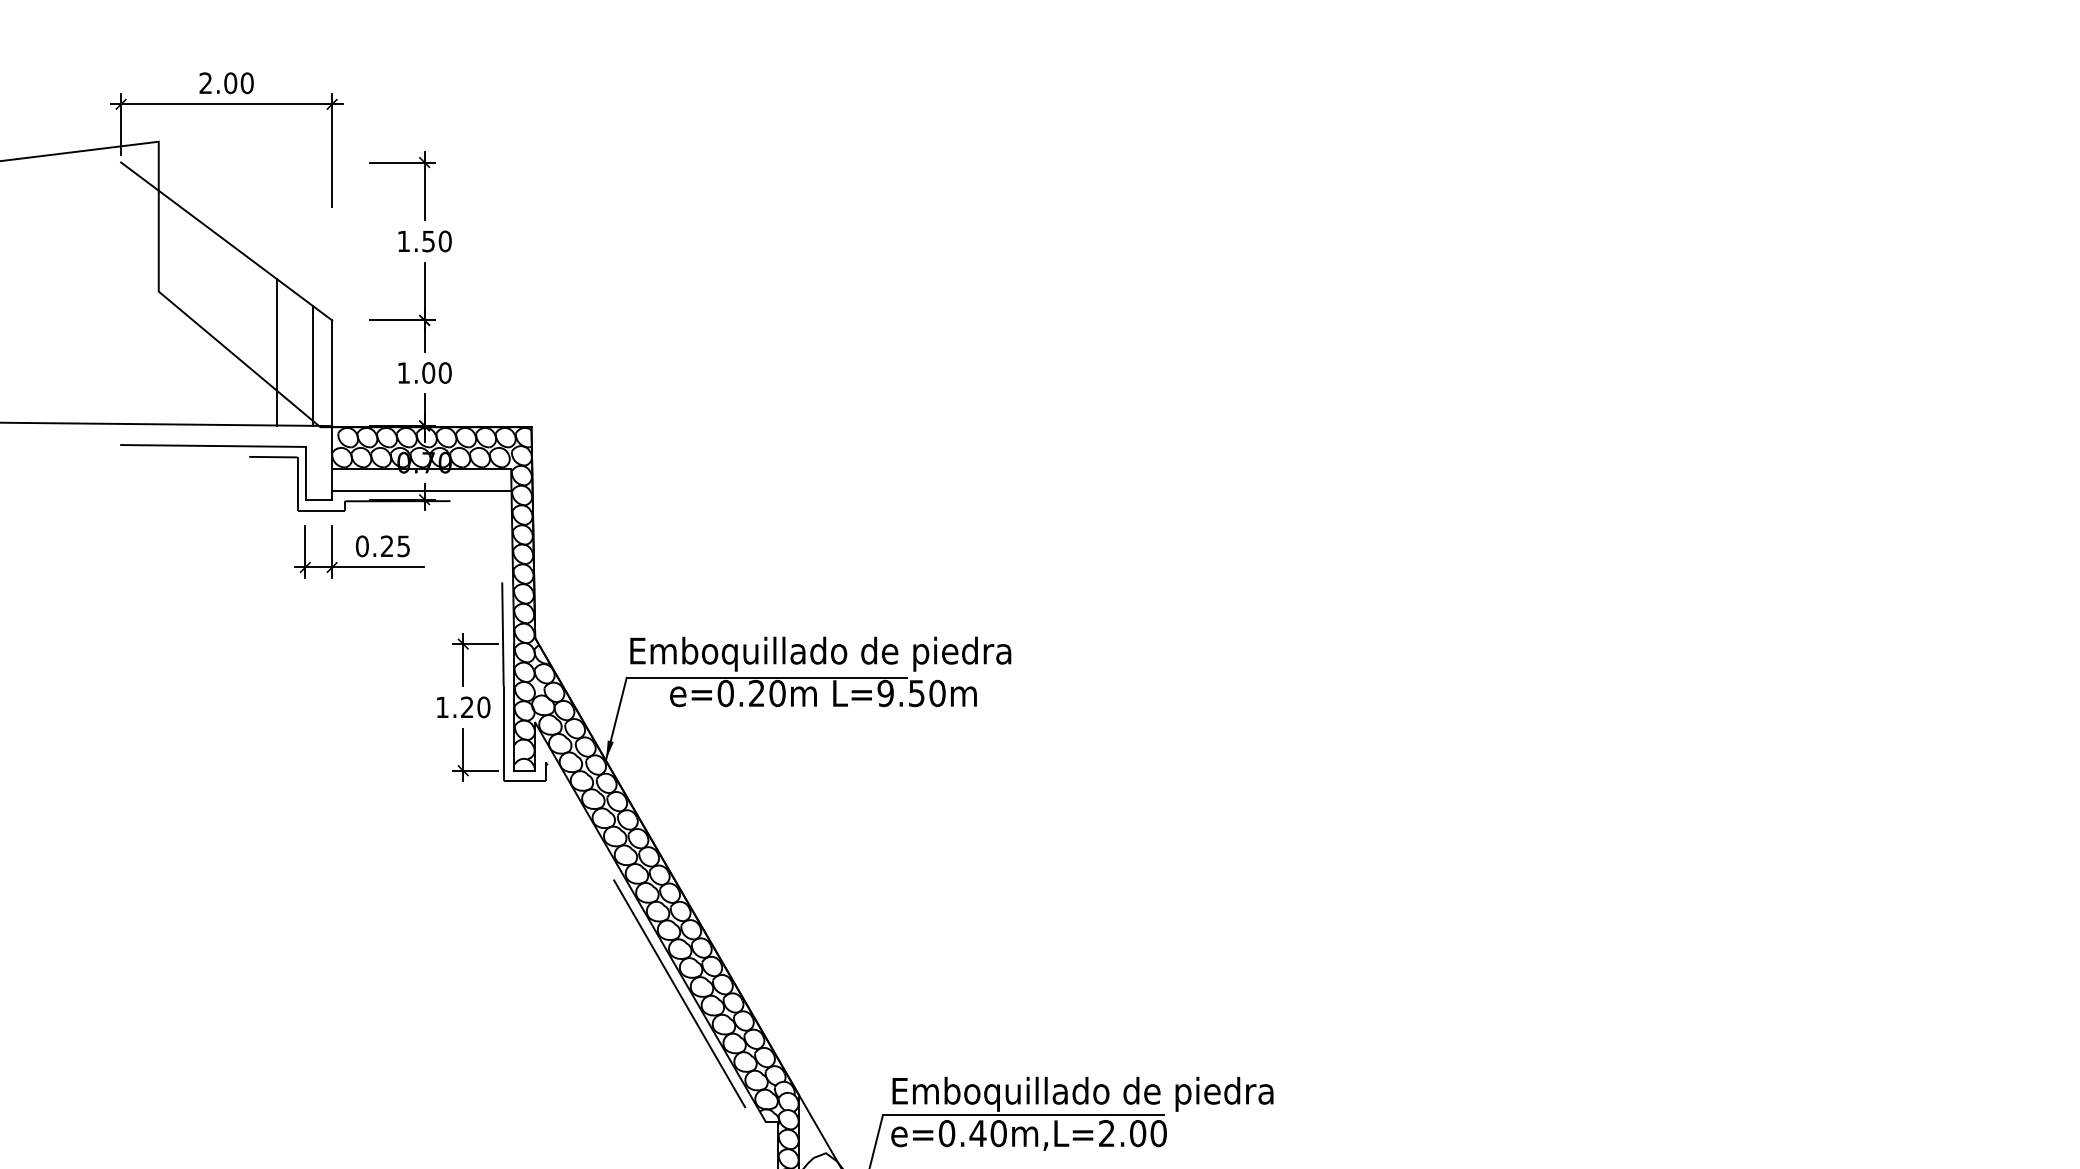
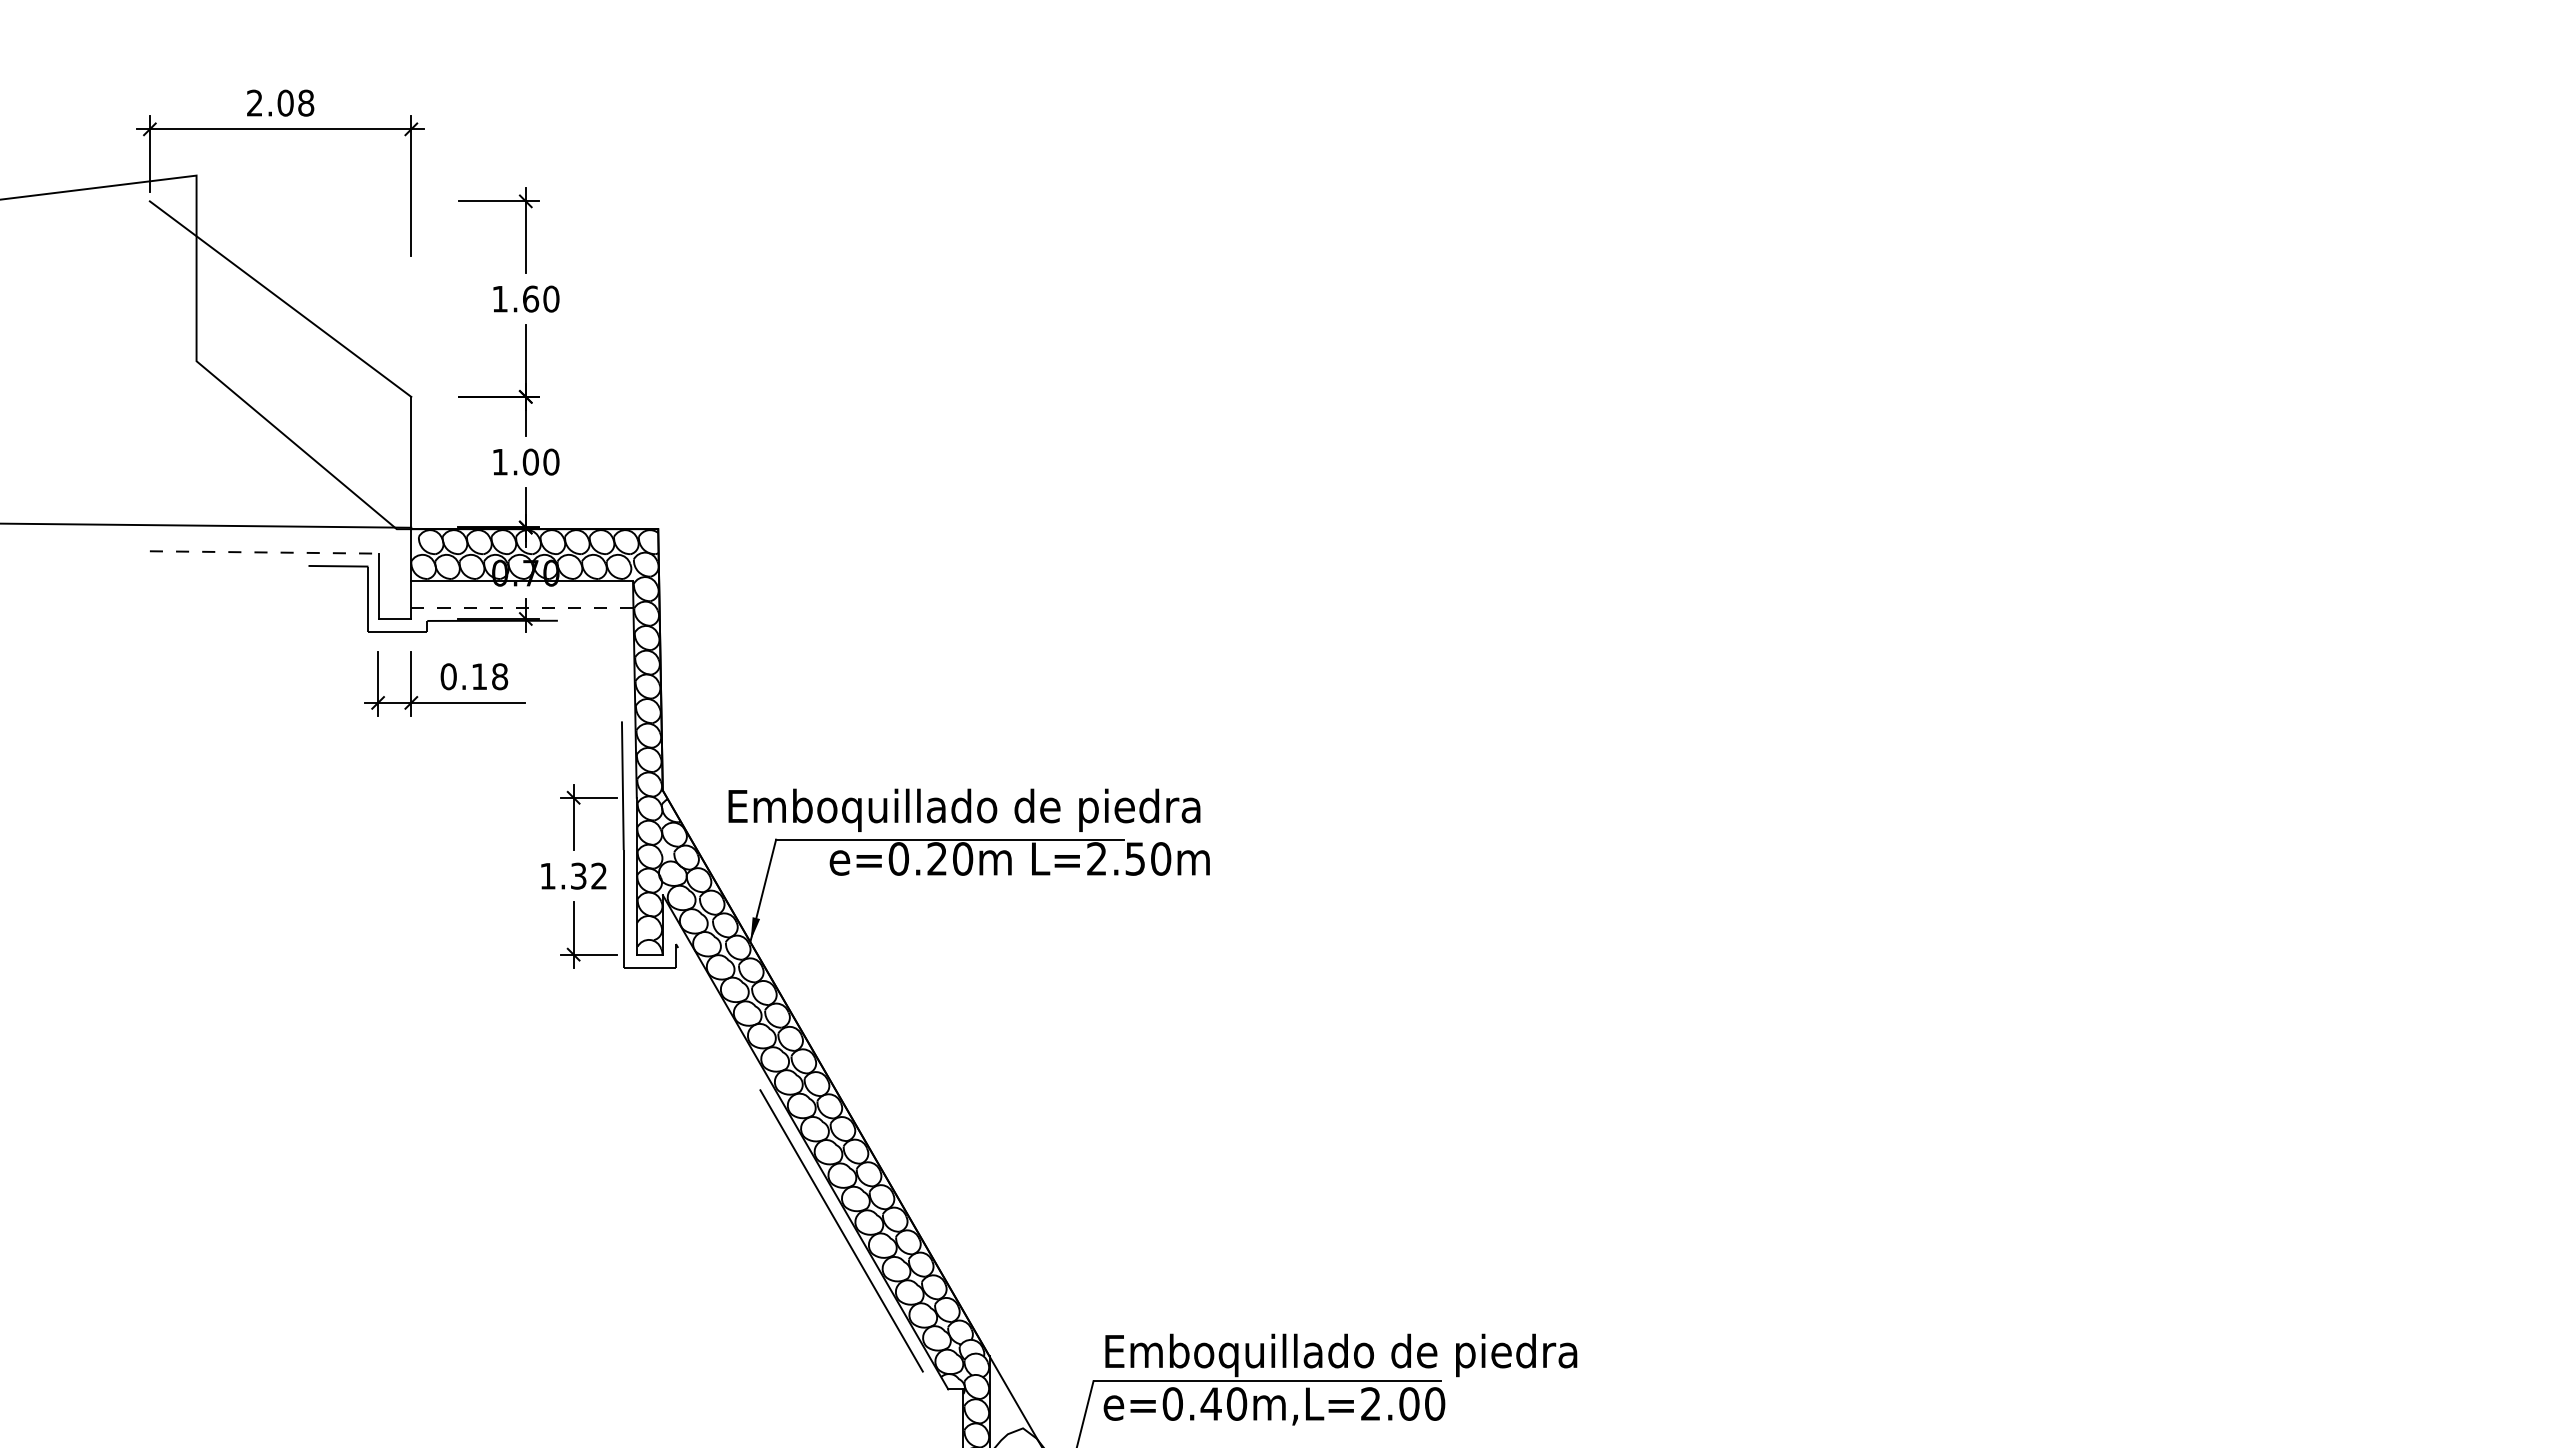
text: (247, 83) -> (306, 103), 2.00 -> 2.08
text: (429, 240) -> (531, 298), 1.50 -> 1.60
line: (277, 352) -> (343, 436), removed
line: (312, 366) -> (387, 453), removed
line: (213, 446) -> (264, 552), solid -> dashed
line: (421, 490) -> (522, 607), solid -> dashed
text: (395, 546) -> (489, 676), 0.25 -> 0.18
text: (820, 653) -> (964, 809), moved
text: (885, 693) -> (1096, 858), L=9.50m -> L=2.50m
text: (475, 706) -> (588, 875), 1.20 -> 1.32

